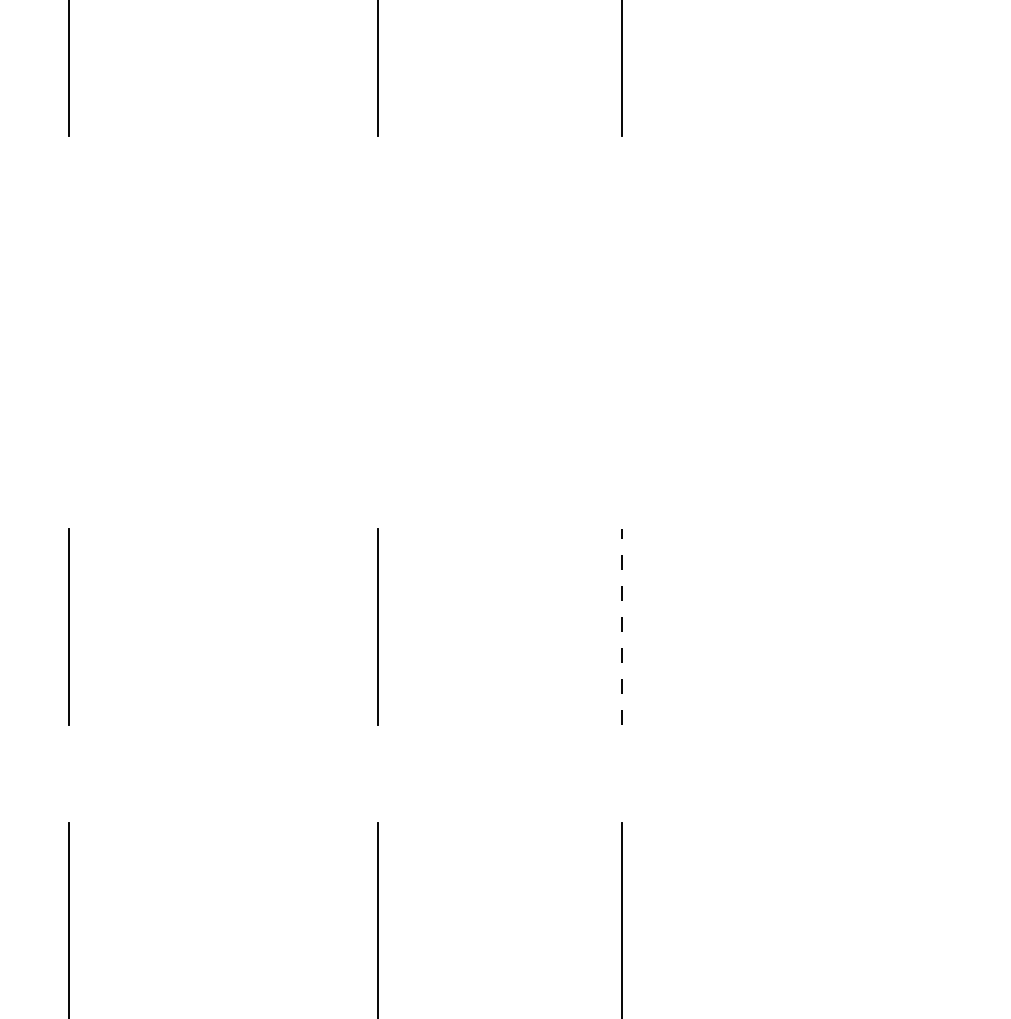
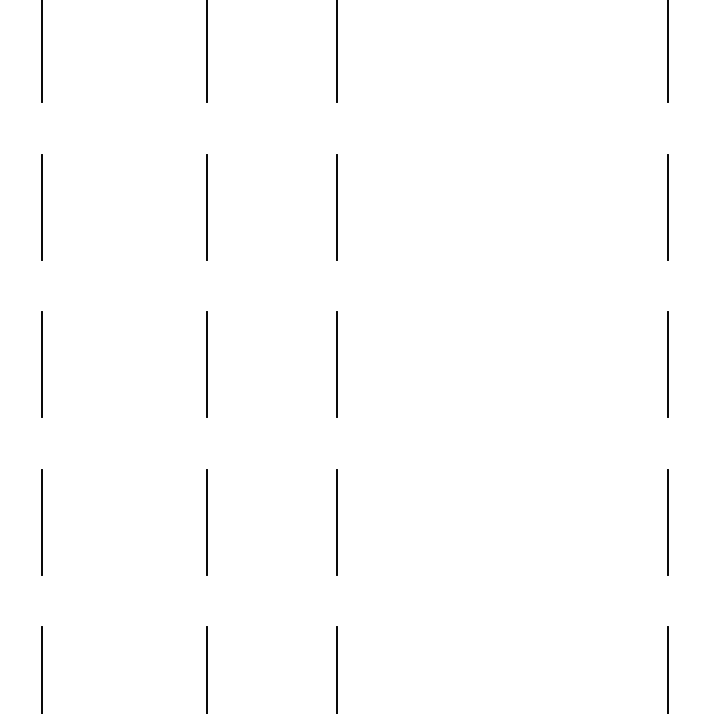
line: (68, 331) -> (41, 364), added
line: (378, 331) -> (207, 364), added
line: (620, 331) -> (336, 364), added
line: (622, 627) -> (337, 522), dashed -> solid

